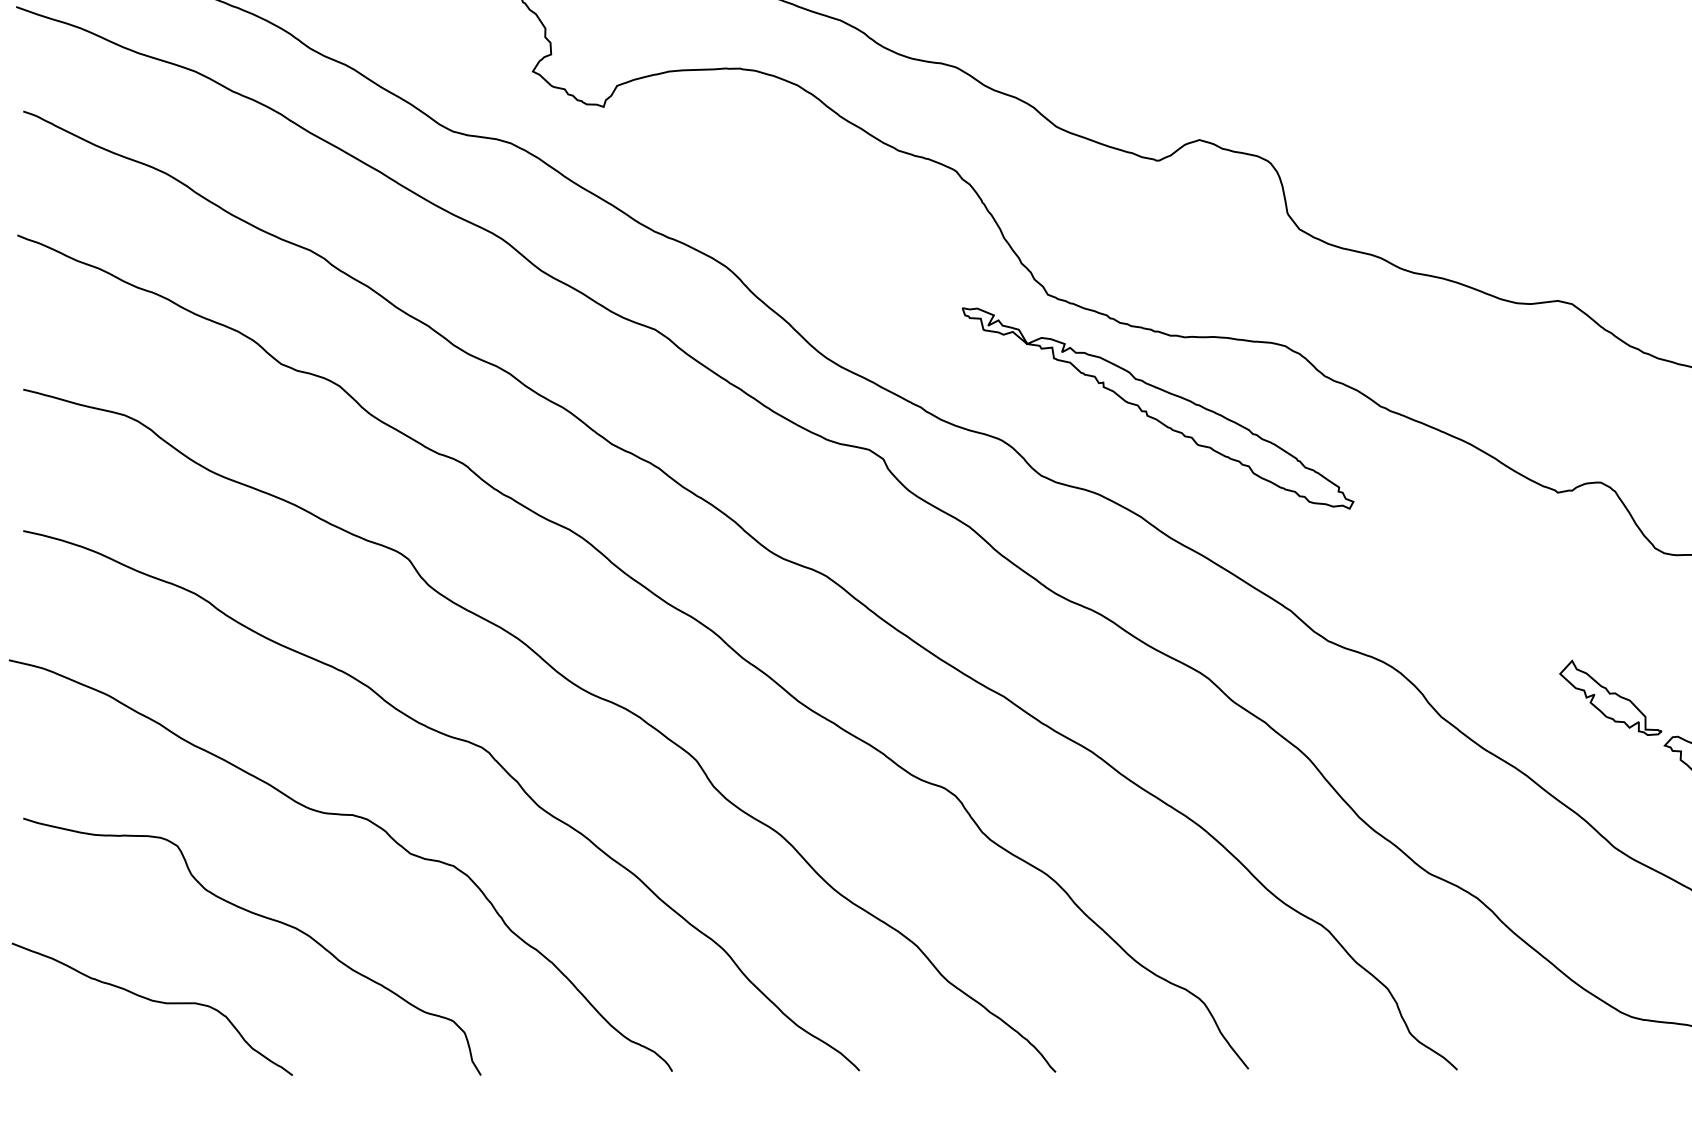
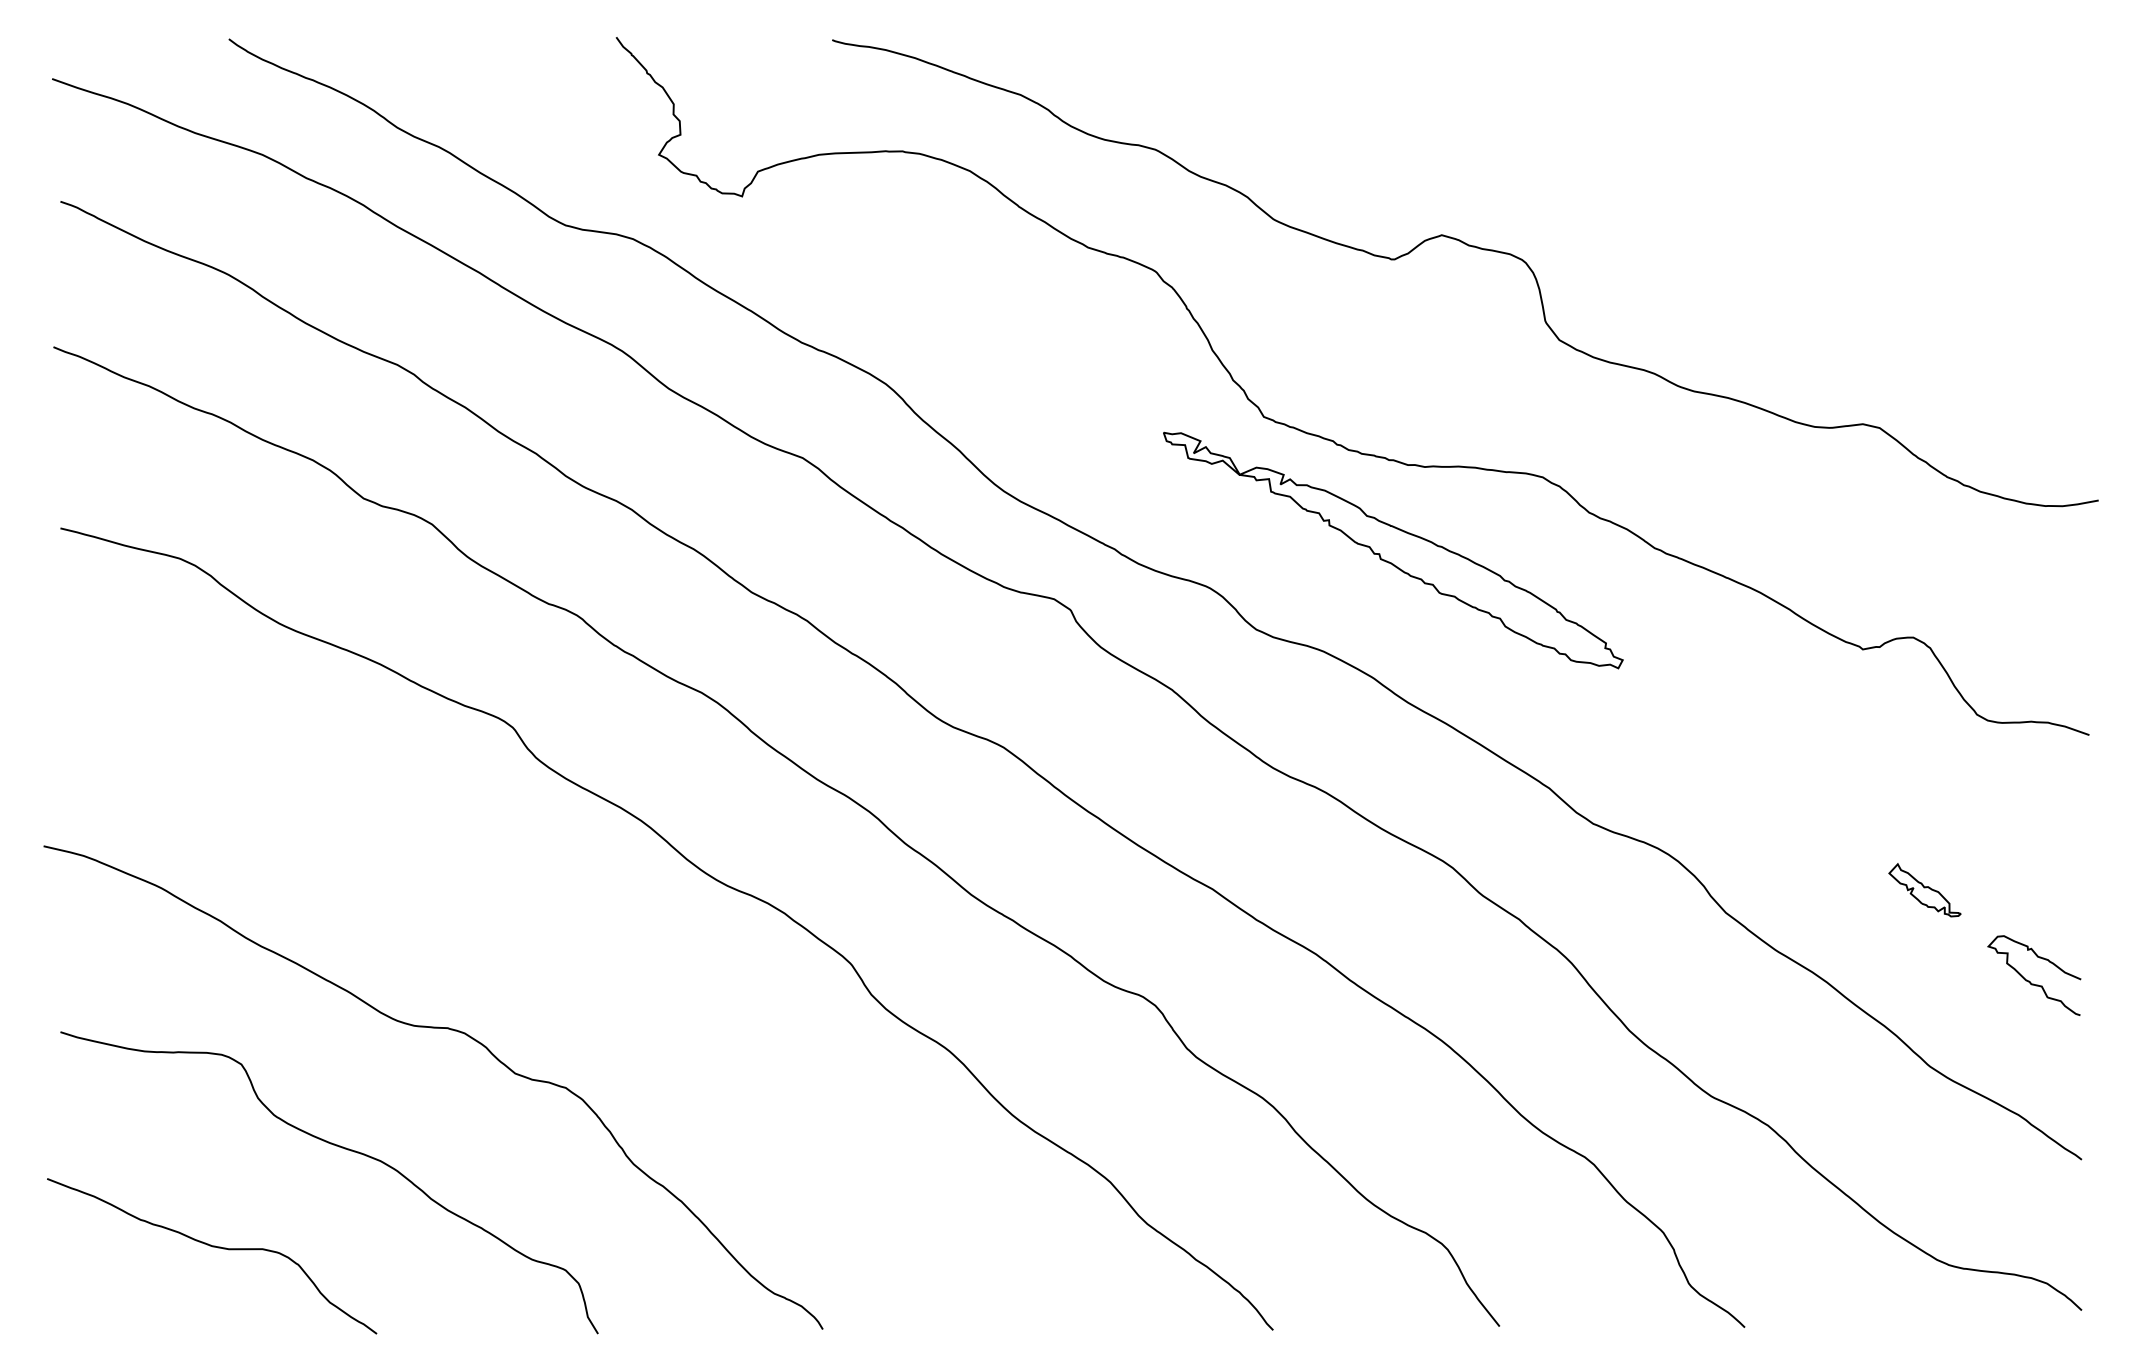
part: (1610, 697) -> (1924, 889), size x0.6
curve: (456, 739) -> (569, 939), removed

